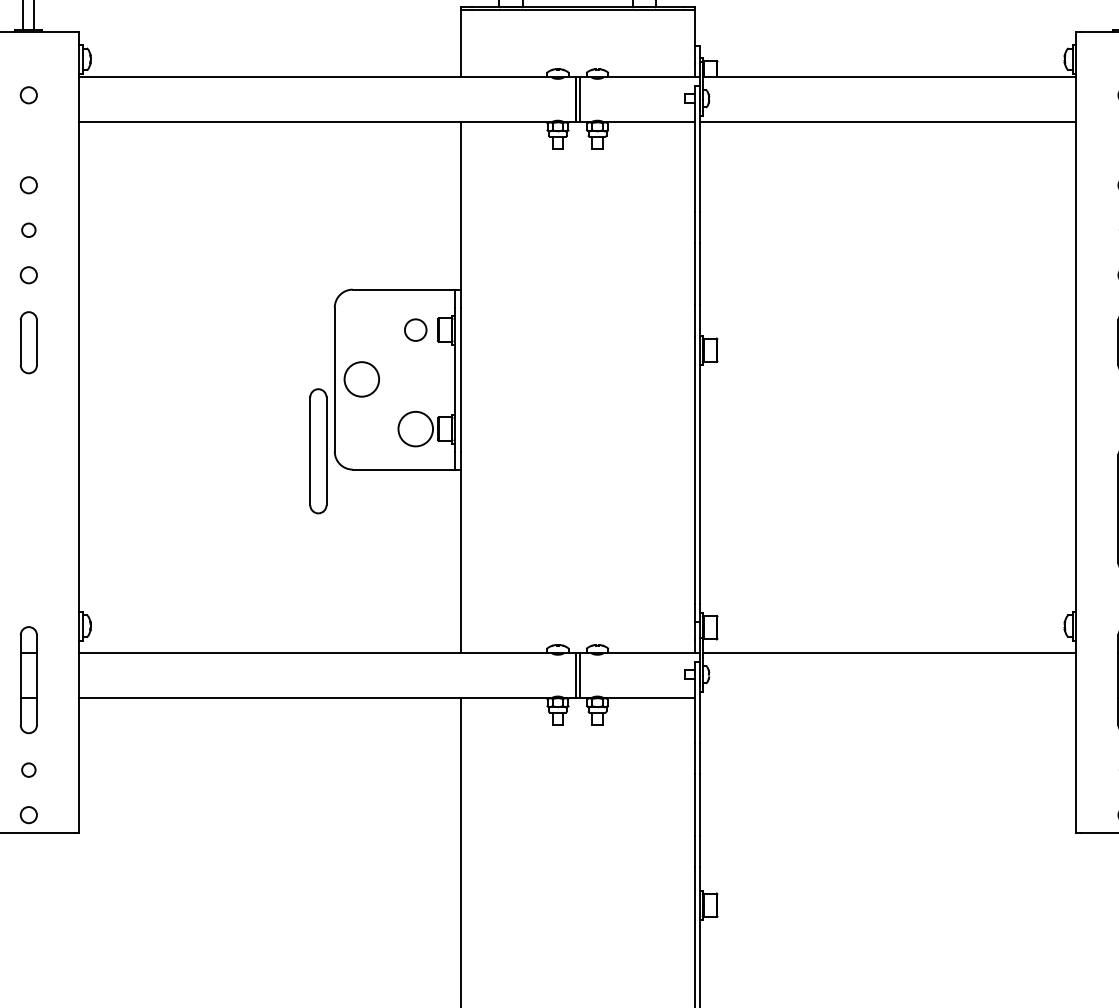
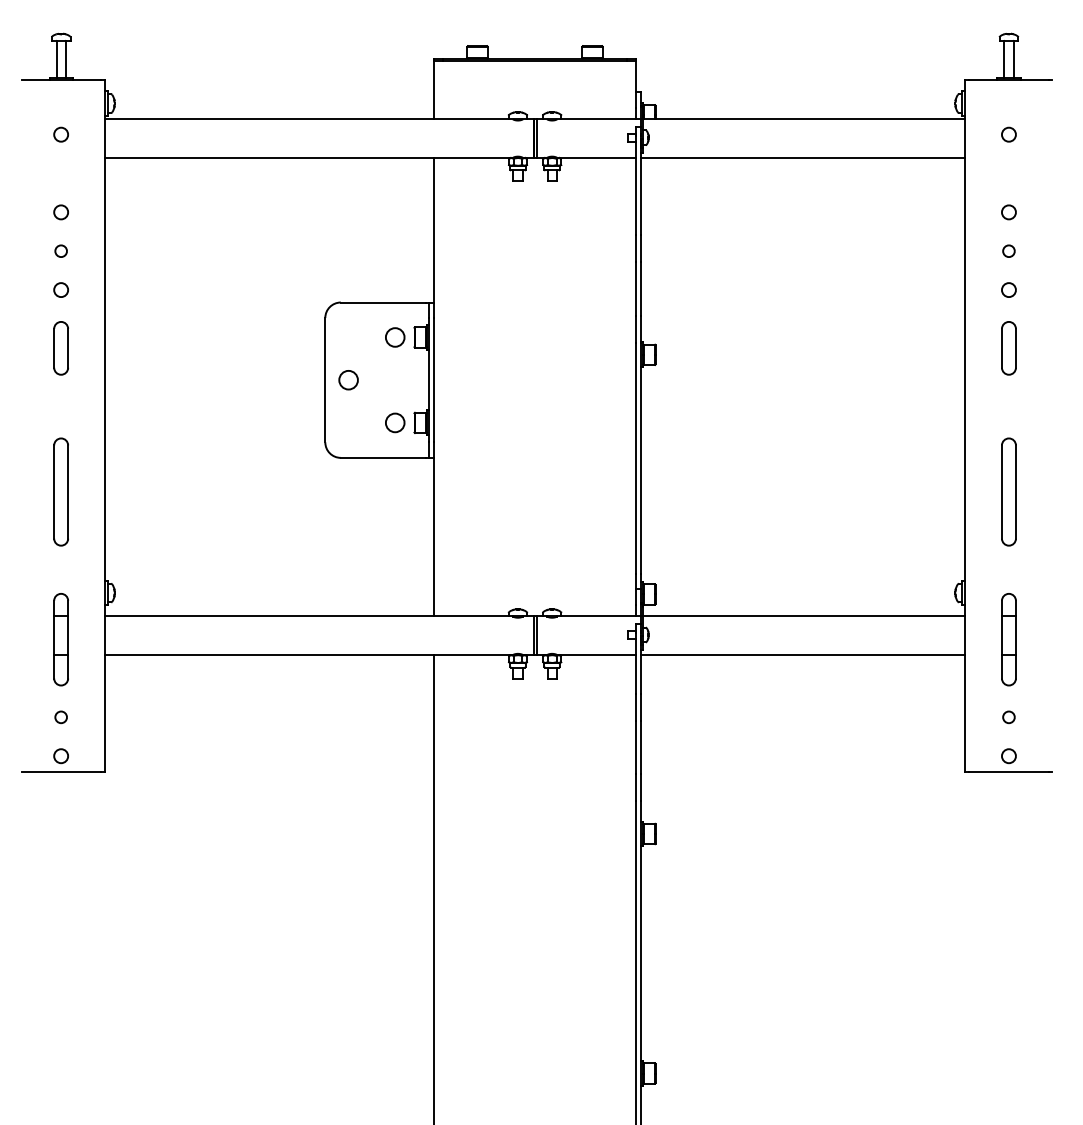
circle: (361, 379) -> (348, 380), size x0.62
circle: (414, 428) -> (394, 422), size x0.62
part: (317, 450) -> (60, 491), moved
line: (887, 698) -> (802, 655), added

